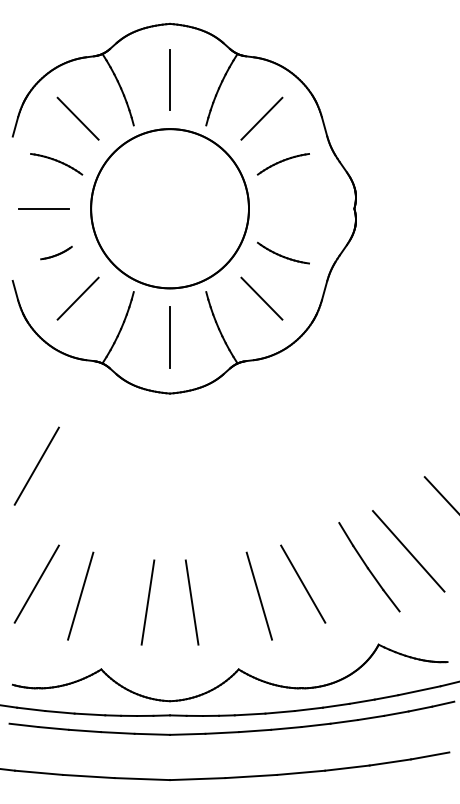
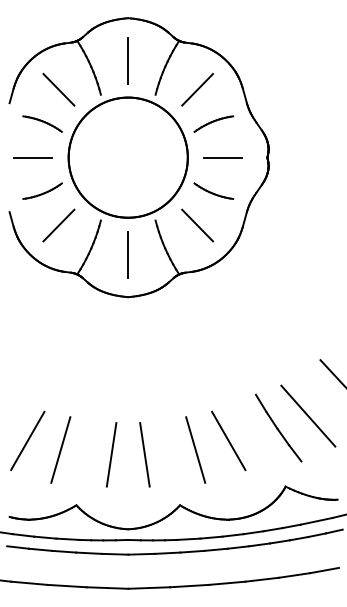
line: (296, 208) -> (223, 157), added
part: (56, 252) -> (42, 190), size x1.67
line: (36, 465) -> (27, 351), removed

